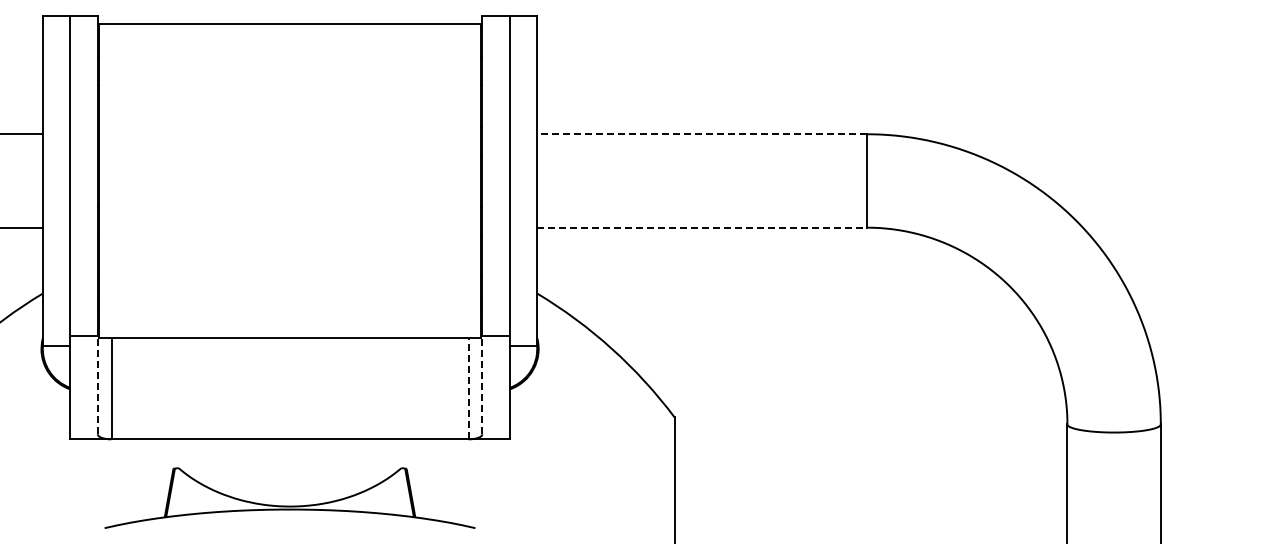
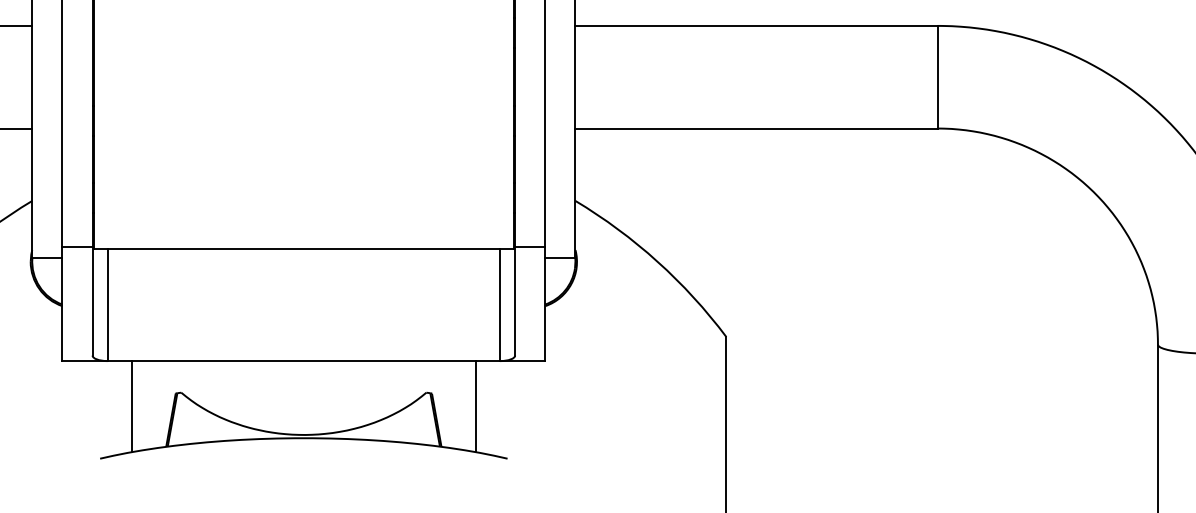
line: (702, 134) -> (757, 26), dashed -> solid
line: (702, 227) -> (757, 128), dashed -> solid
line: (97, 384) -> (92, 300), dashed -> solid
line: (482, 384) -> (515, 300), dashed -> solid
line: (468, 388) -> (499, 305), dashed -> solid
line: (133, 480) -> (131, 406), added
line: (446, 480) -> (475, 406), added

